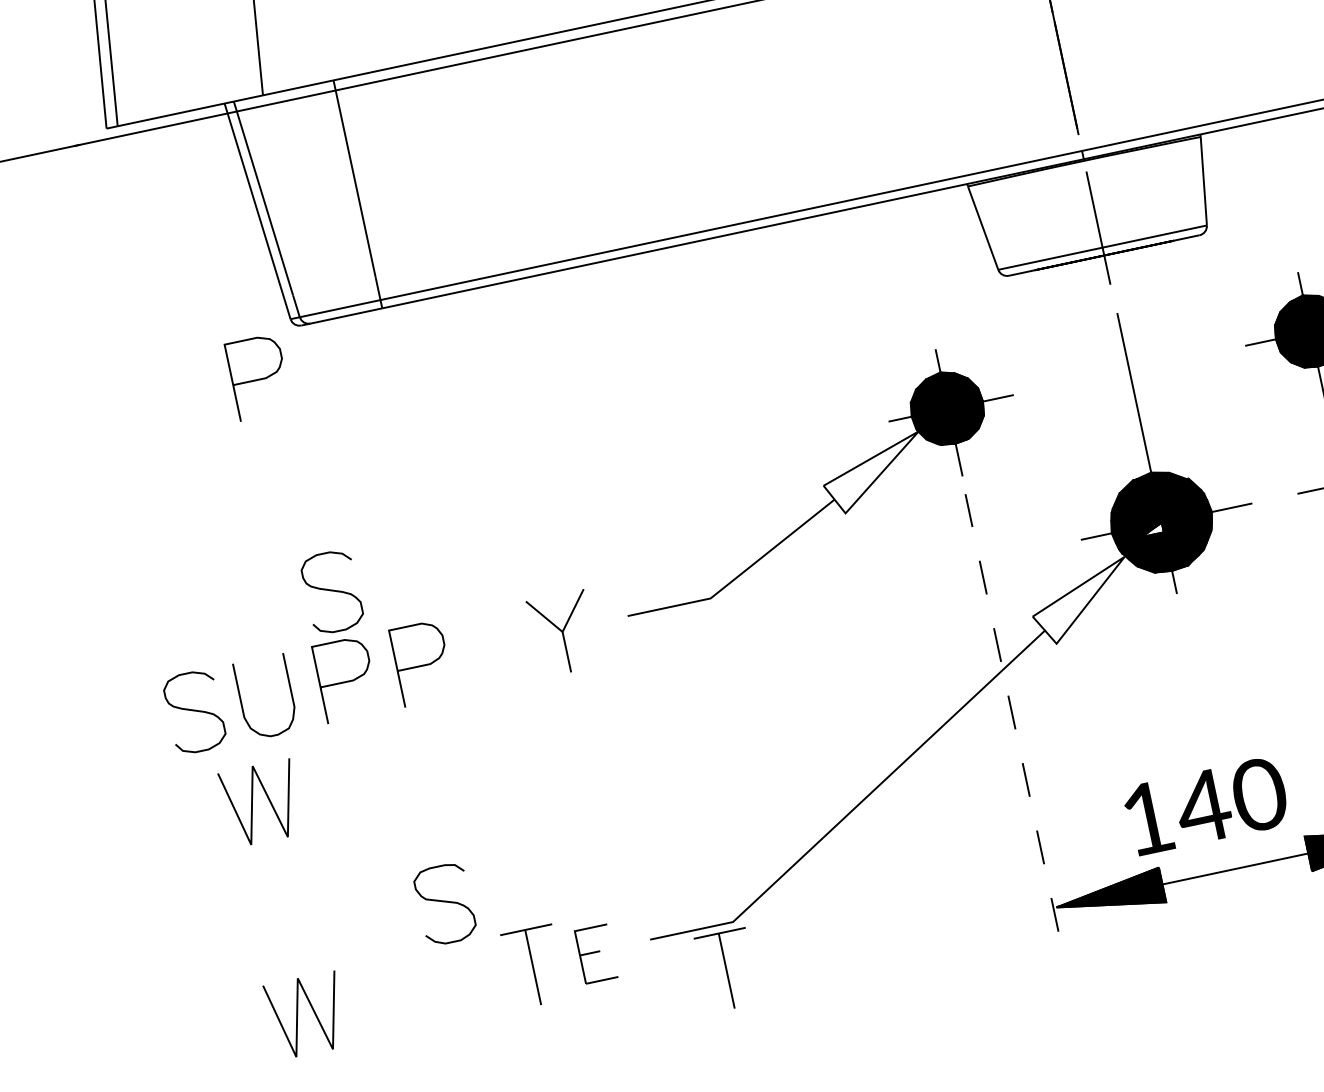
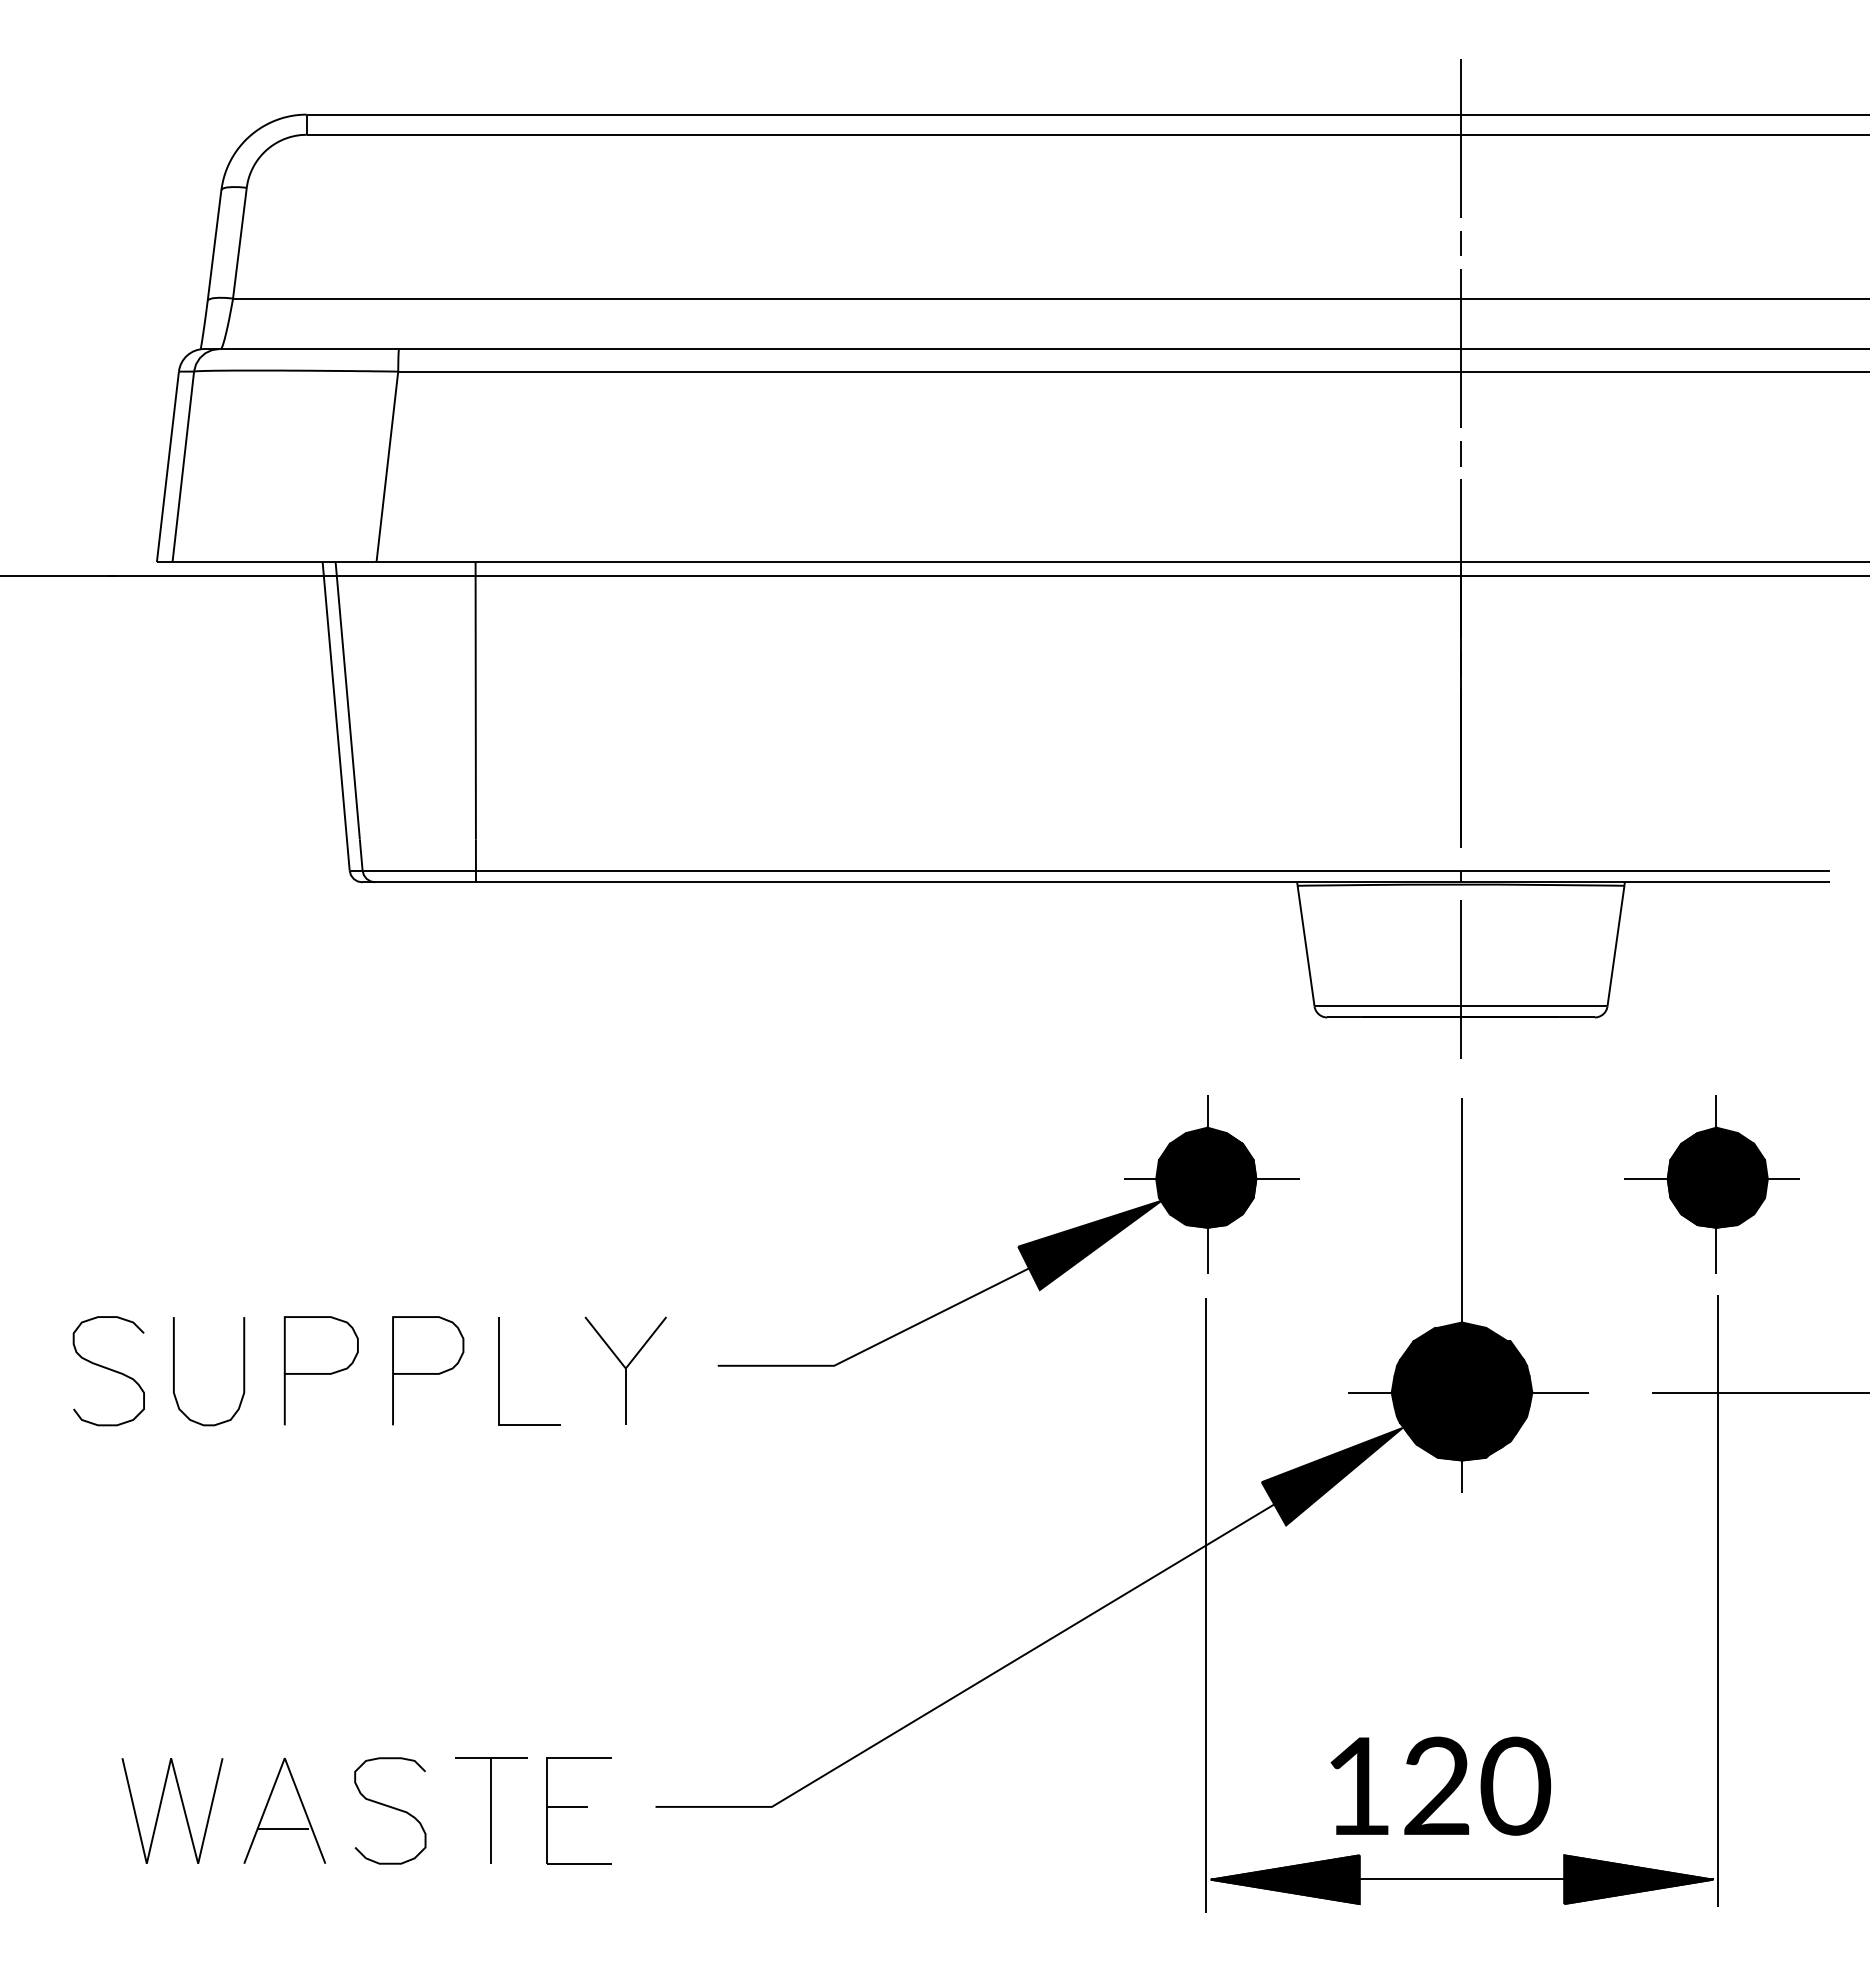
curve: (258, 379) -> (289, 942), removed
fill: (874, 474) -> (1089, 1245), added
fill: (1151, 529) -> (1445, 1399), added
curve: (332, 591) -> (328, 1248), removed
fill: (1081, 602) -> (1331, 1476), added
line: (473, 653) -> (499, 1371), added
line: (1012, 712) -> (1206, 1605), dashed -> solid
line: (268, 799) -> (182, 1509), removed
text: (1202, 806) -> (1435, 1785), 140 -> 120
curve: (445, 902) -> (391, 1808), moved
part: (595, 953) -> (578, 1810), size x1.43
part: (727, 970) -> (750, 1870), removed
part: (373, 995) -> (268, 1803), added

